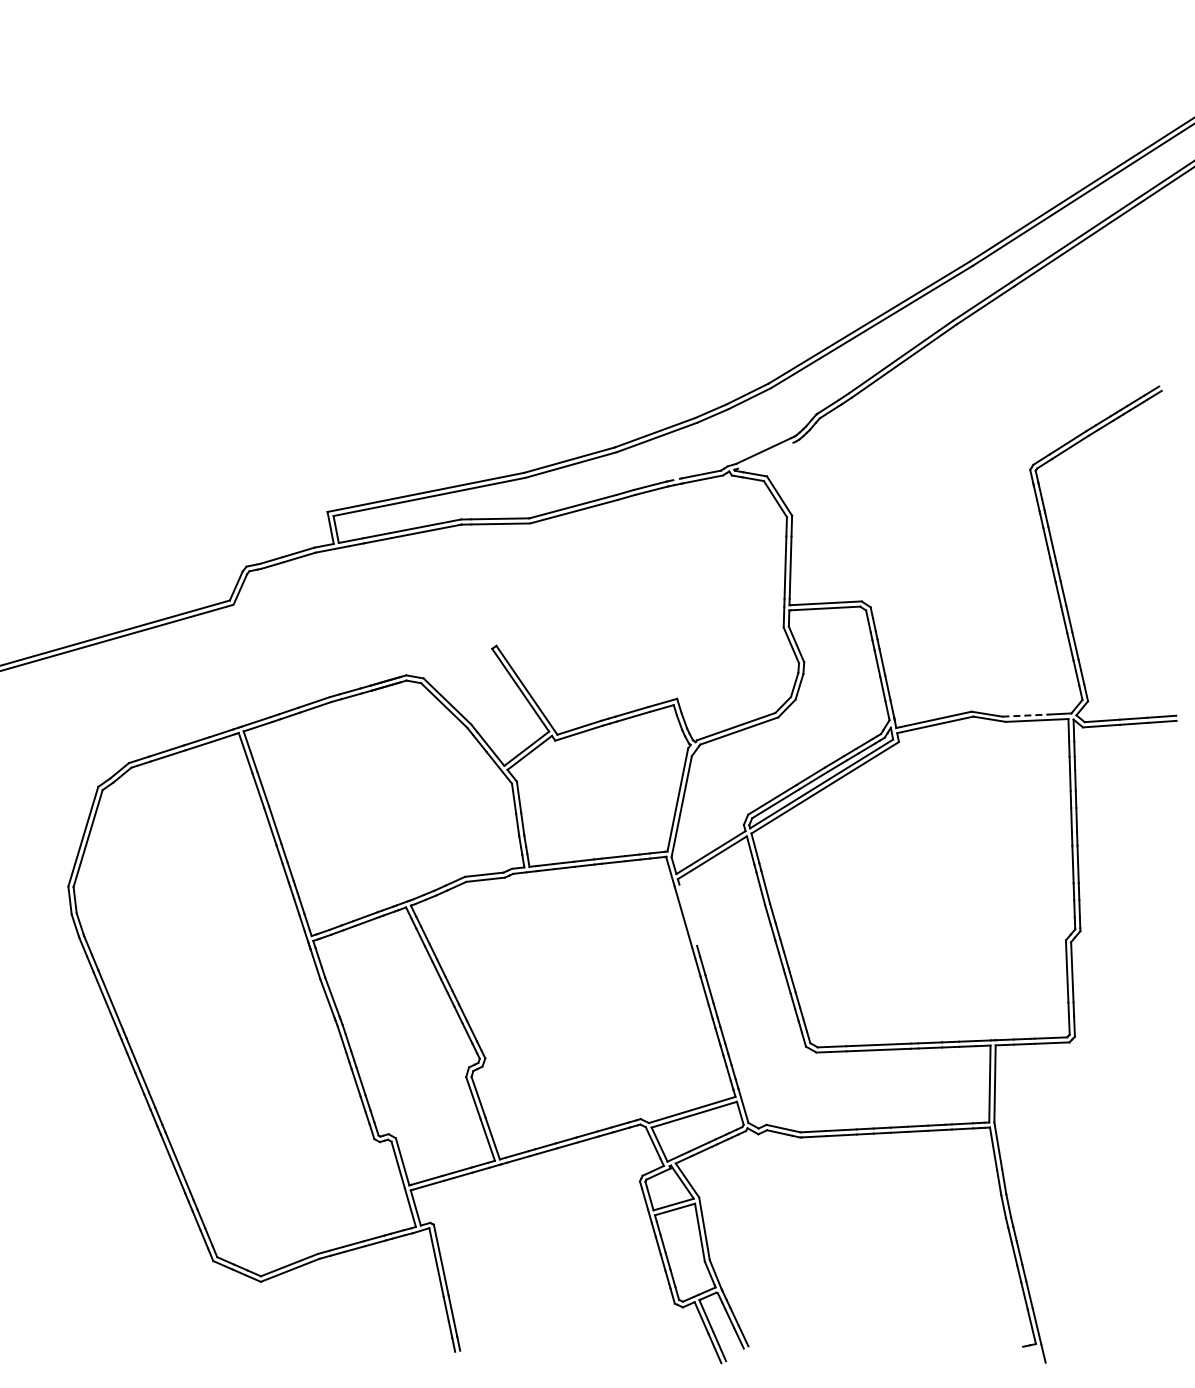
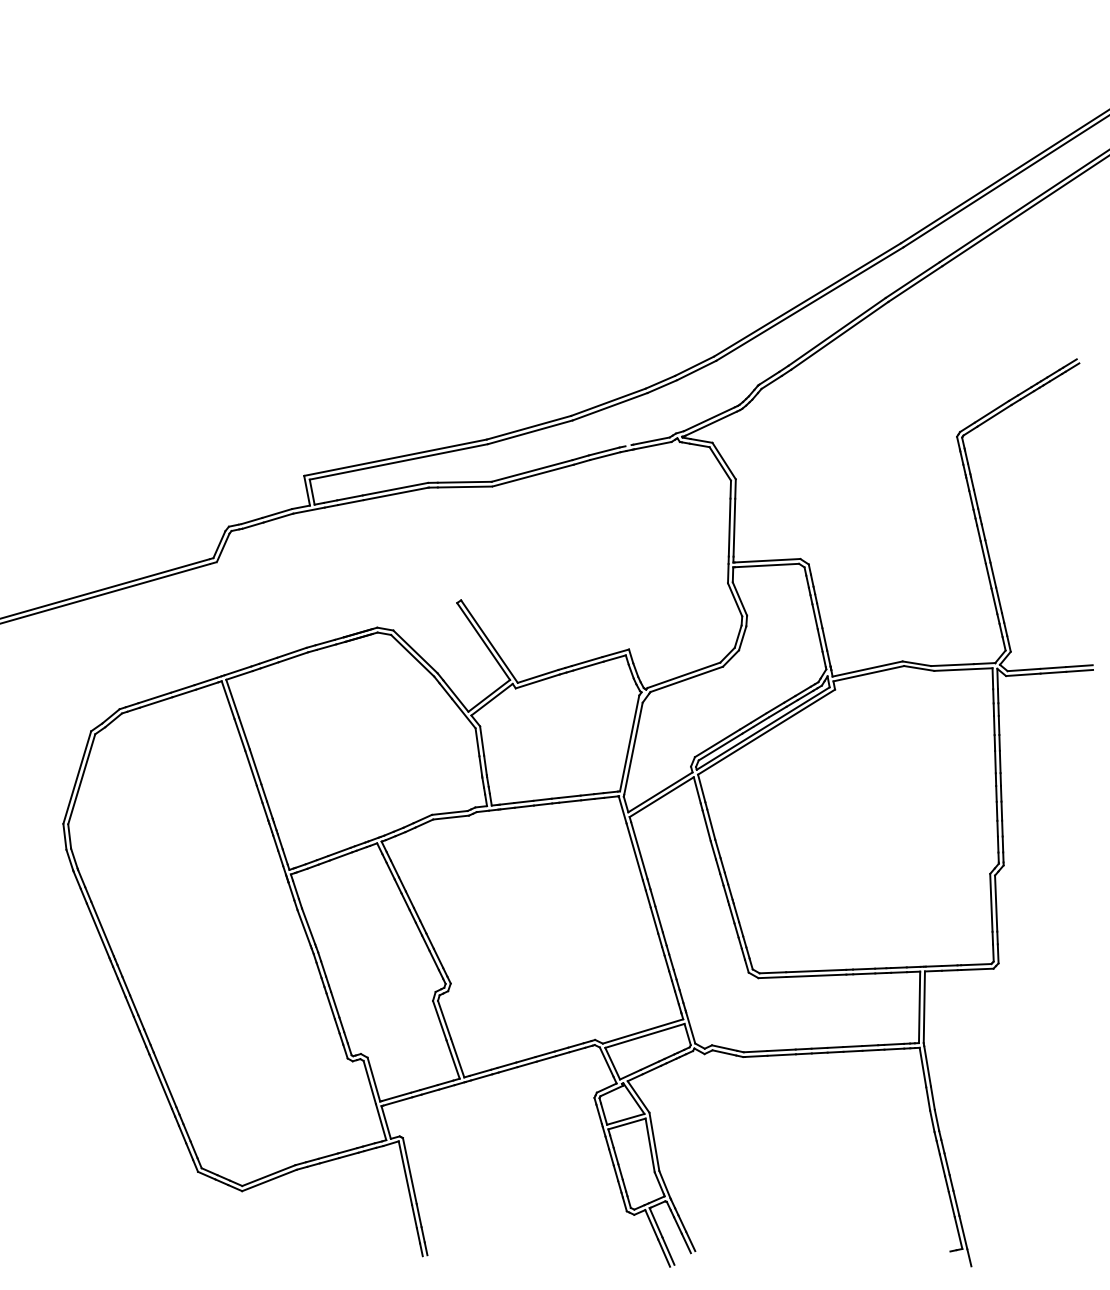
line: (765, 455) -> (711, 423), added
line: (1025, 715) -> (952, 664), dashed -> solid
line: (688, 914) -> (639, 849), added

